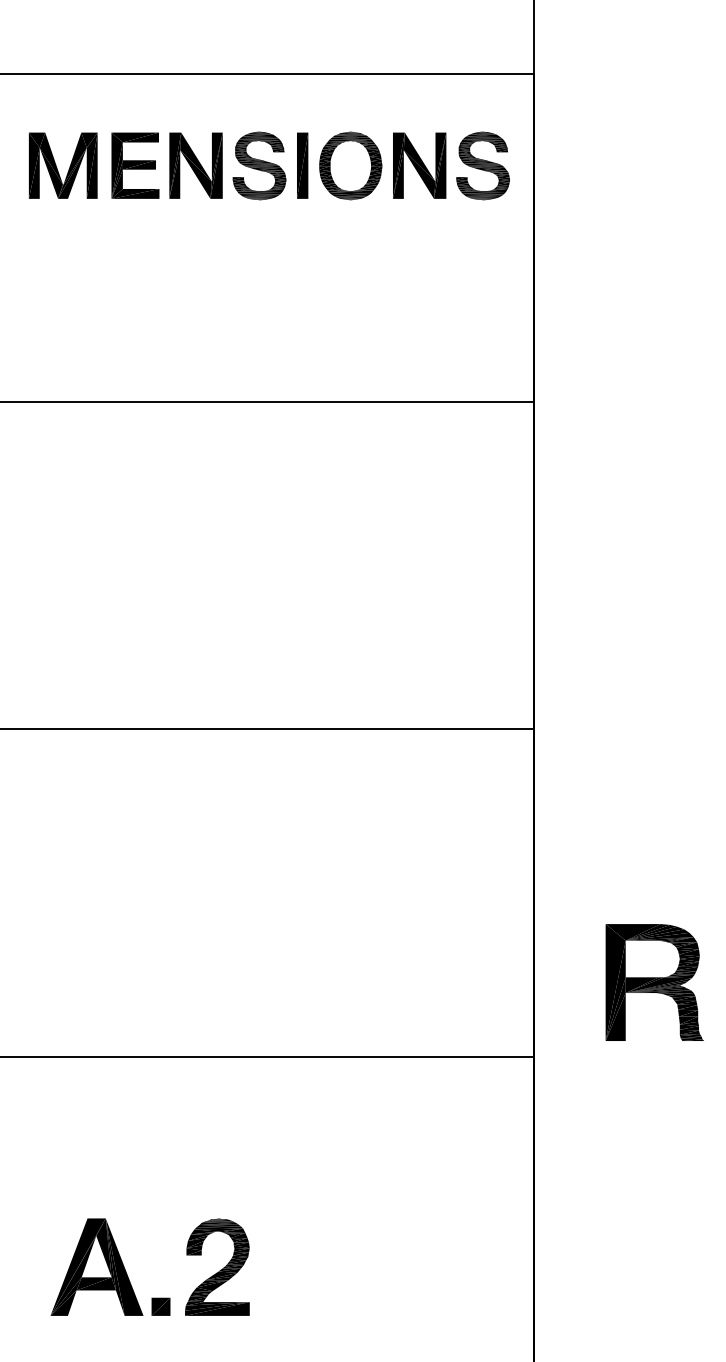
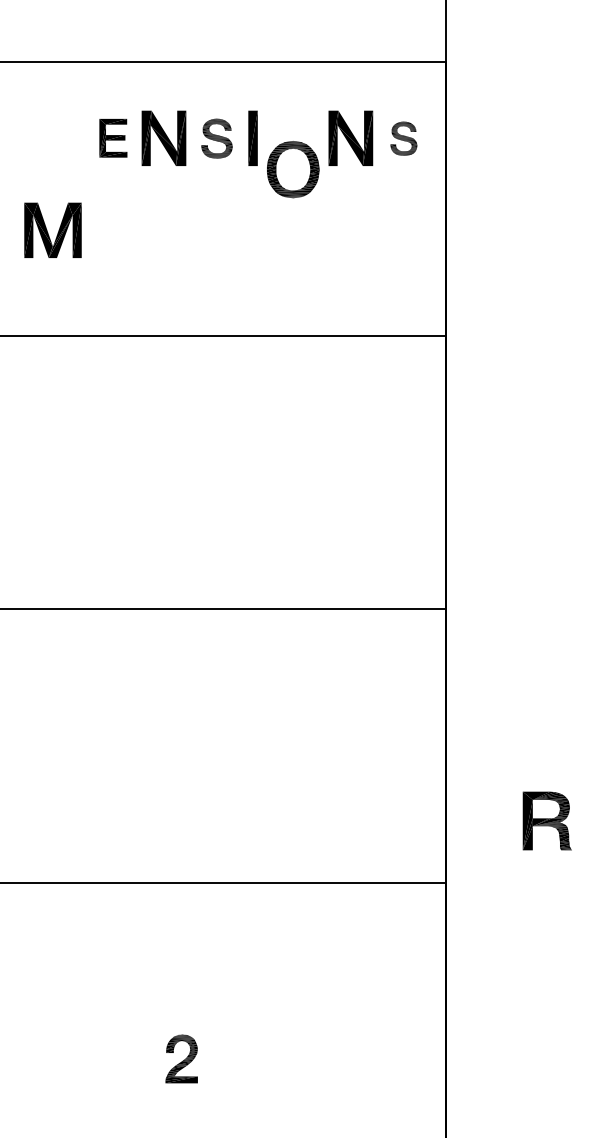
part: (62, 164) -> (52, 229), moved
part: (135, 164) -> (113, 137), size x0.7
part: (258, 165) -> (216, 138), size x0.7
part: (351, 165) -> (293, 169), moved
part: (482, 165) -> (403, 138), size x0.6
part: (654, 981) -> (547, 820), size x0.6
part: (110, 1266) -> (92, 1058), removed
part: (217, 1266) -> (181, 1058), size x0.6

